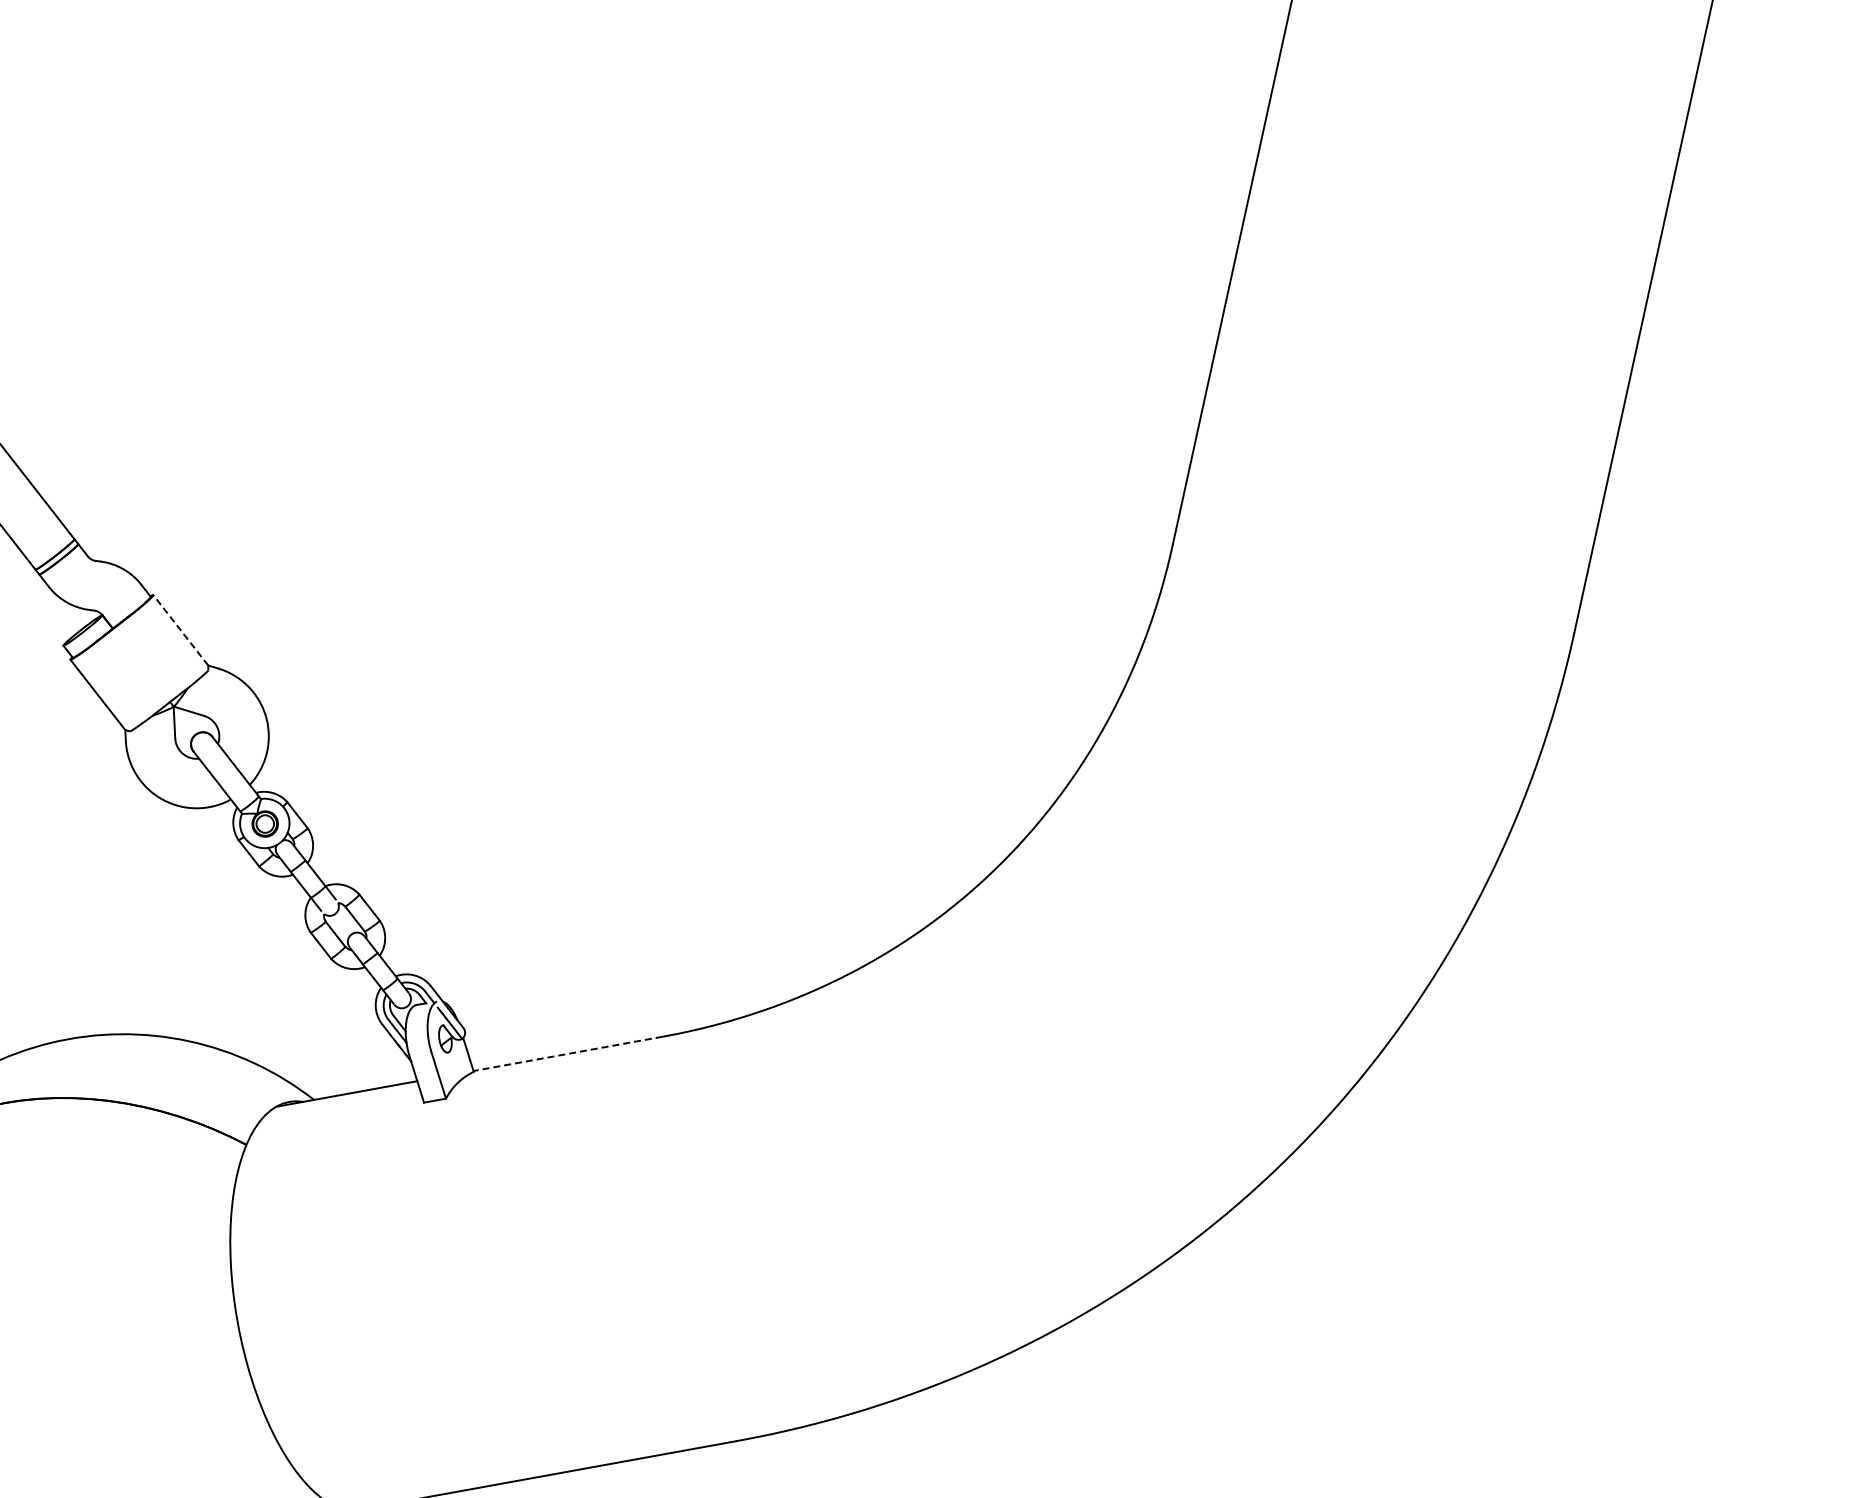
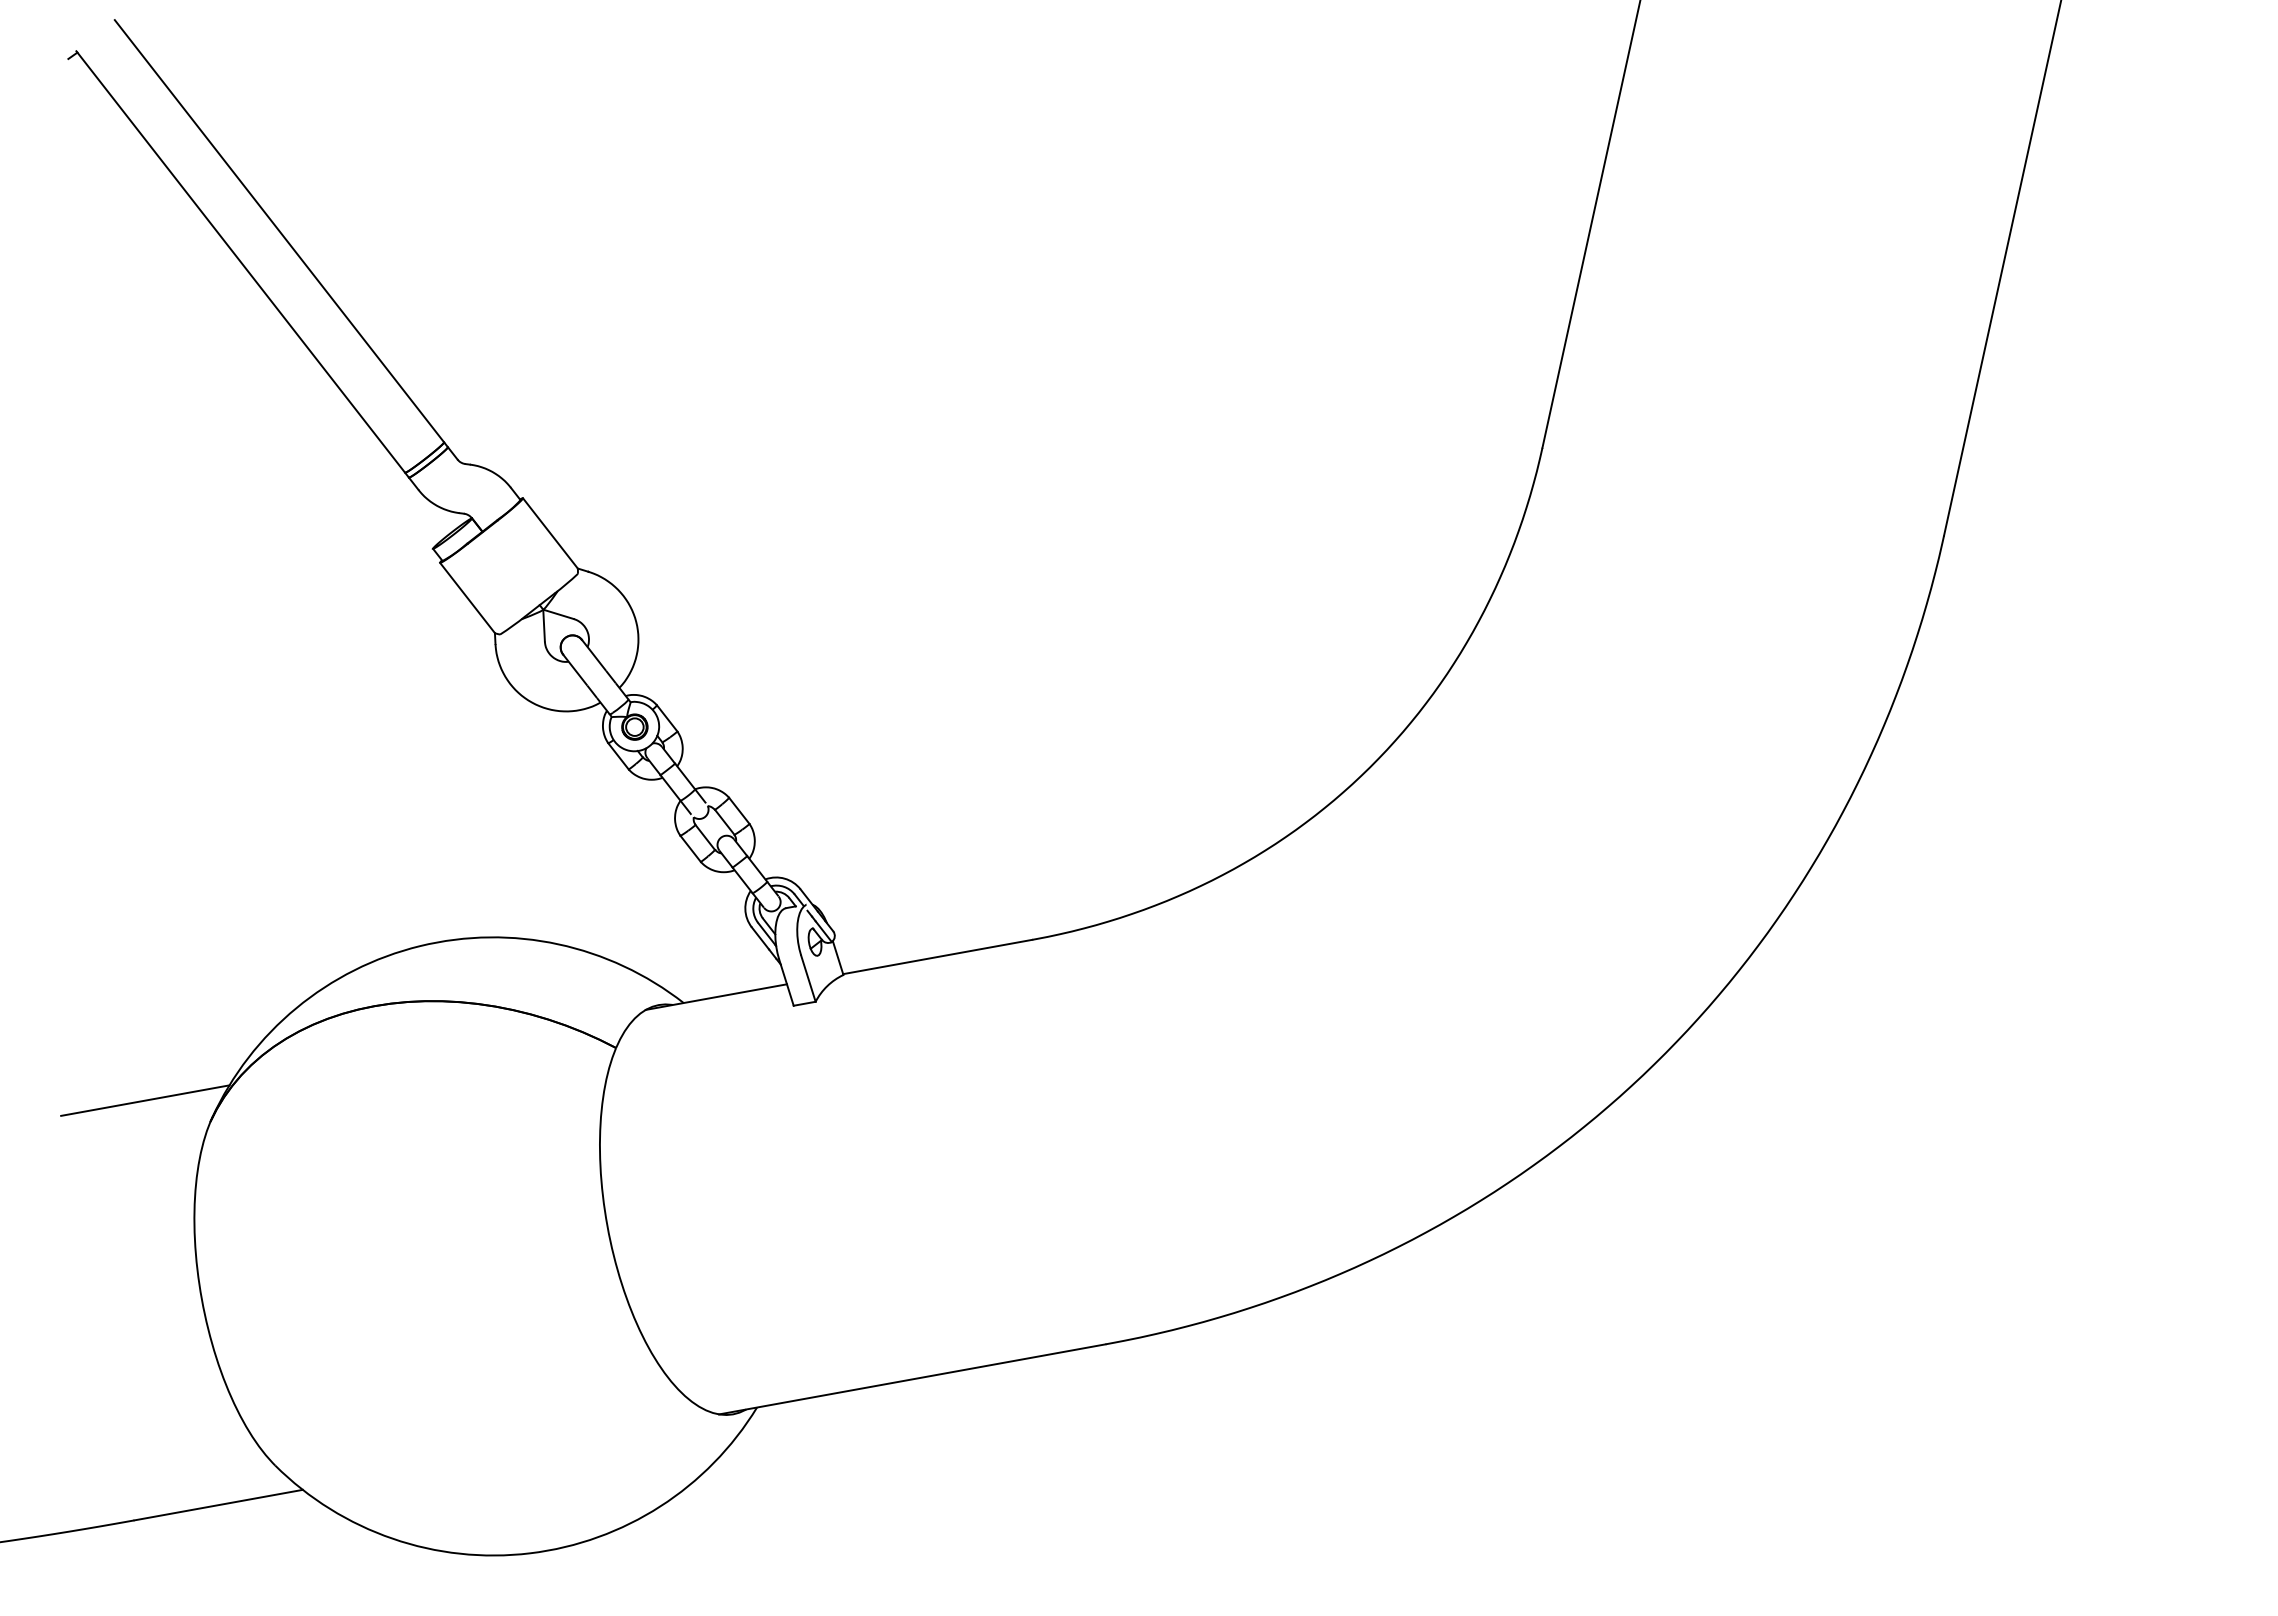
line: (180, 630) -> (550, 533), dashed -> solid
line: (567, 1054) -> (937, 957), dashed -> solid

